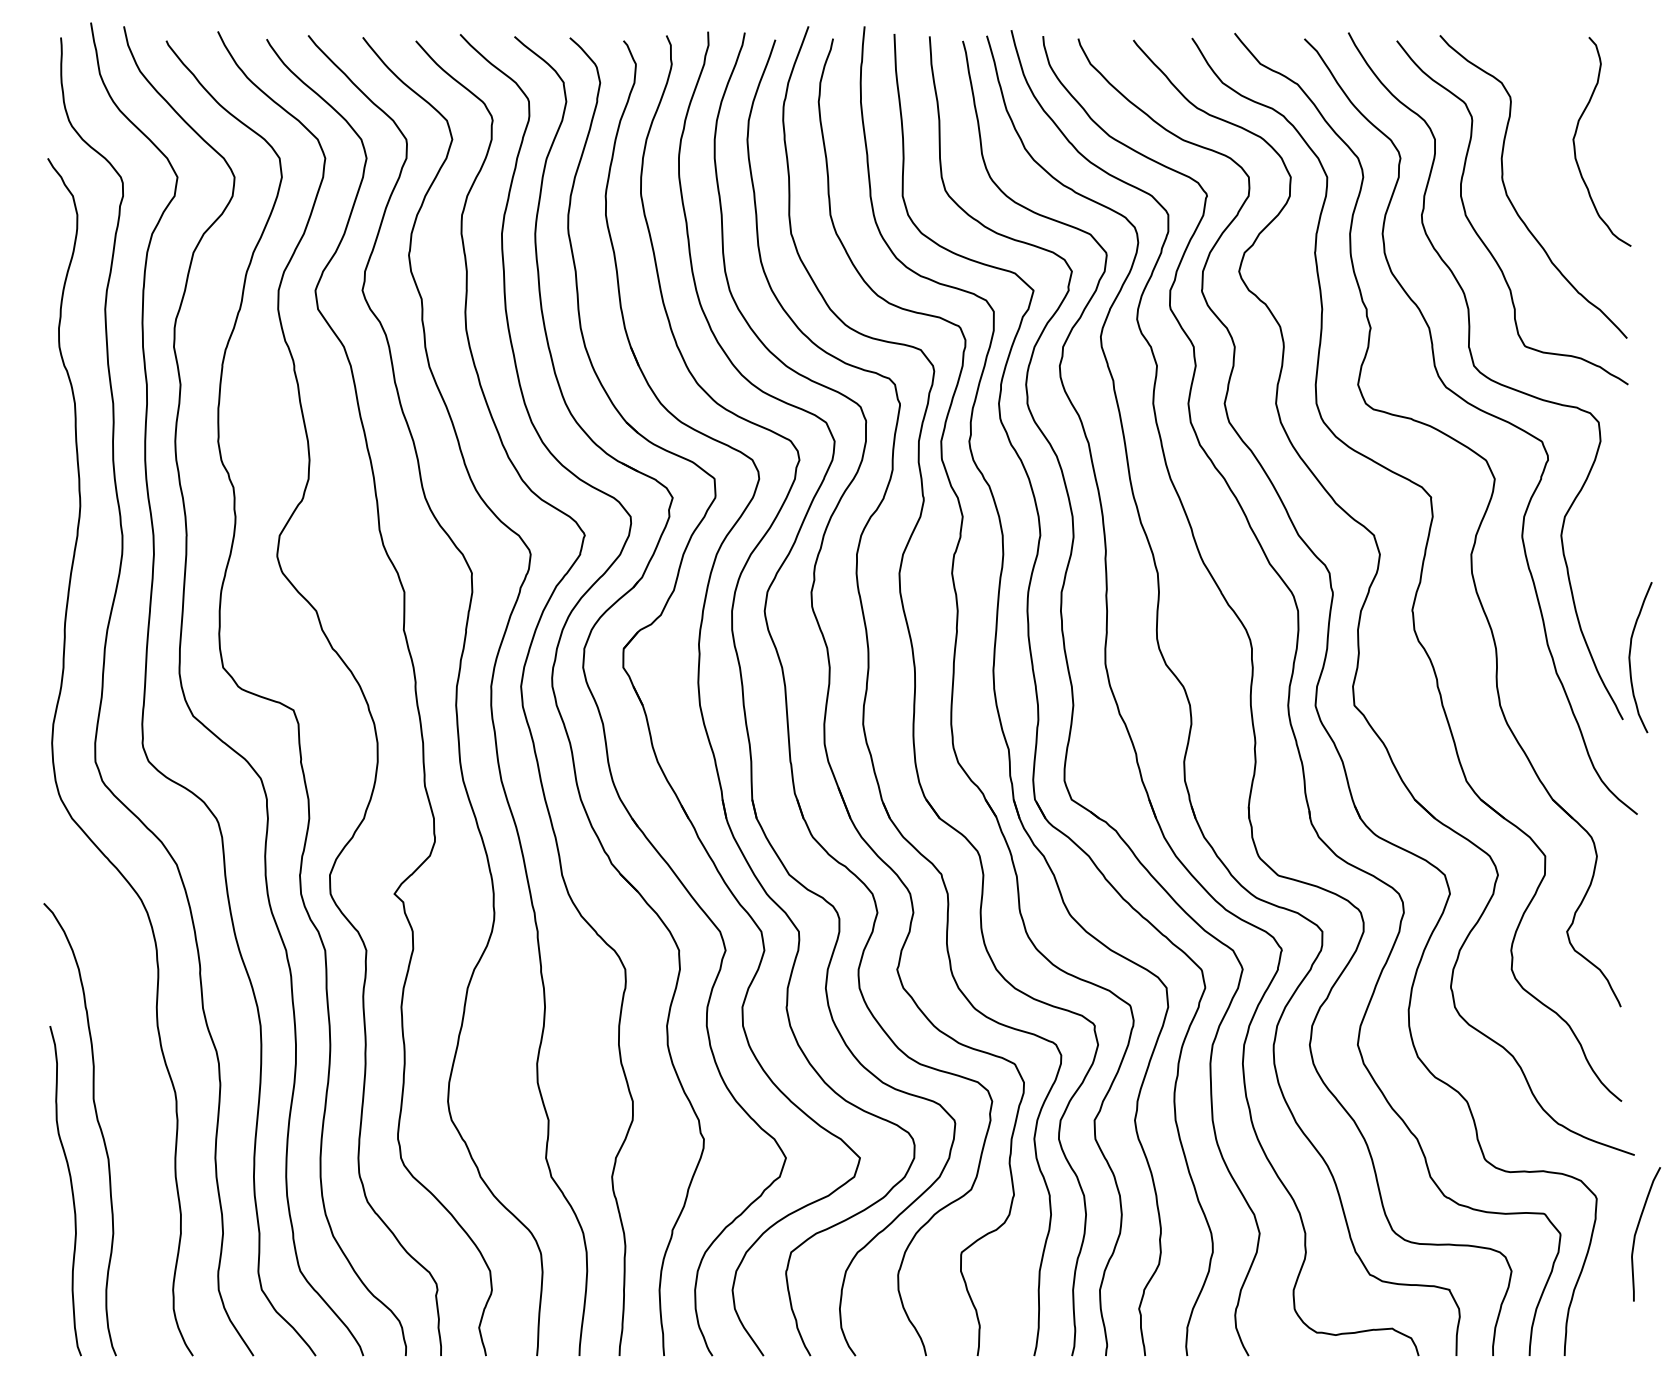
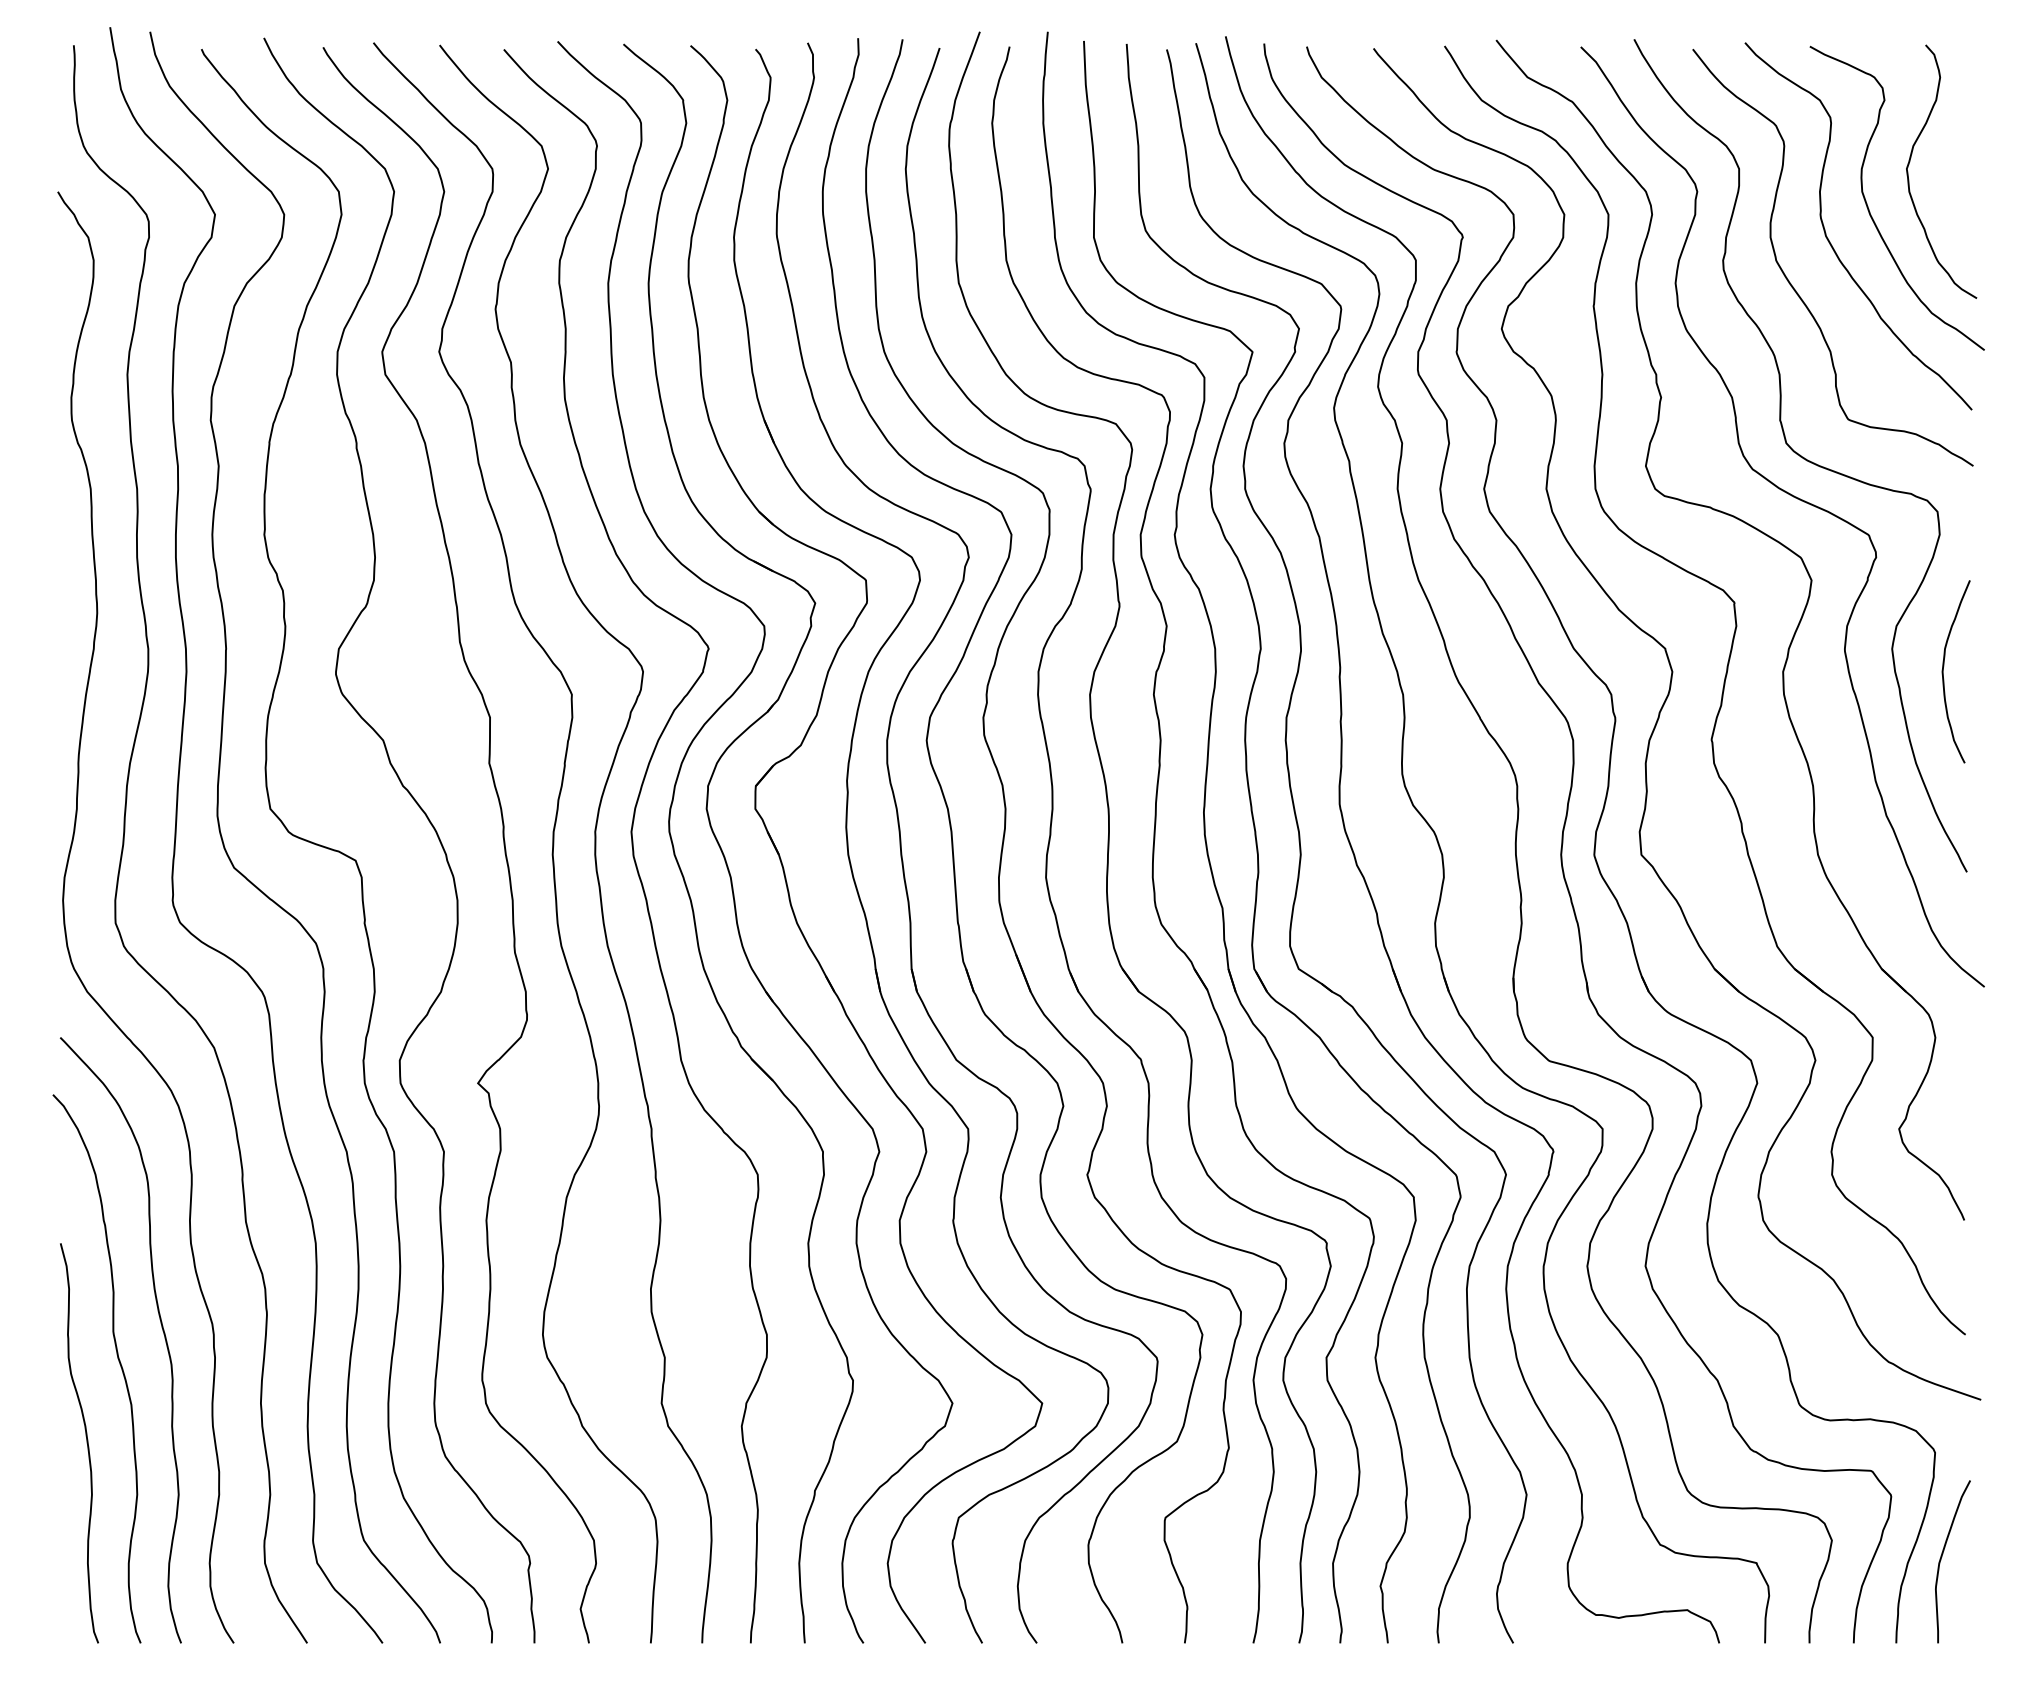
curve: (1541, 170) -> (1868, 206), added
curve: (1630, 657) -> (1943, 671), moved
curve: (134, 1098) -> (162, 1331), added
curve: (1637, 1230) -> (1942, 1557), moved

